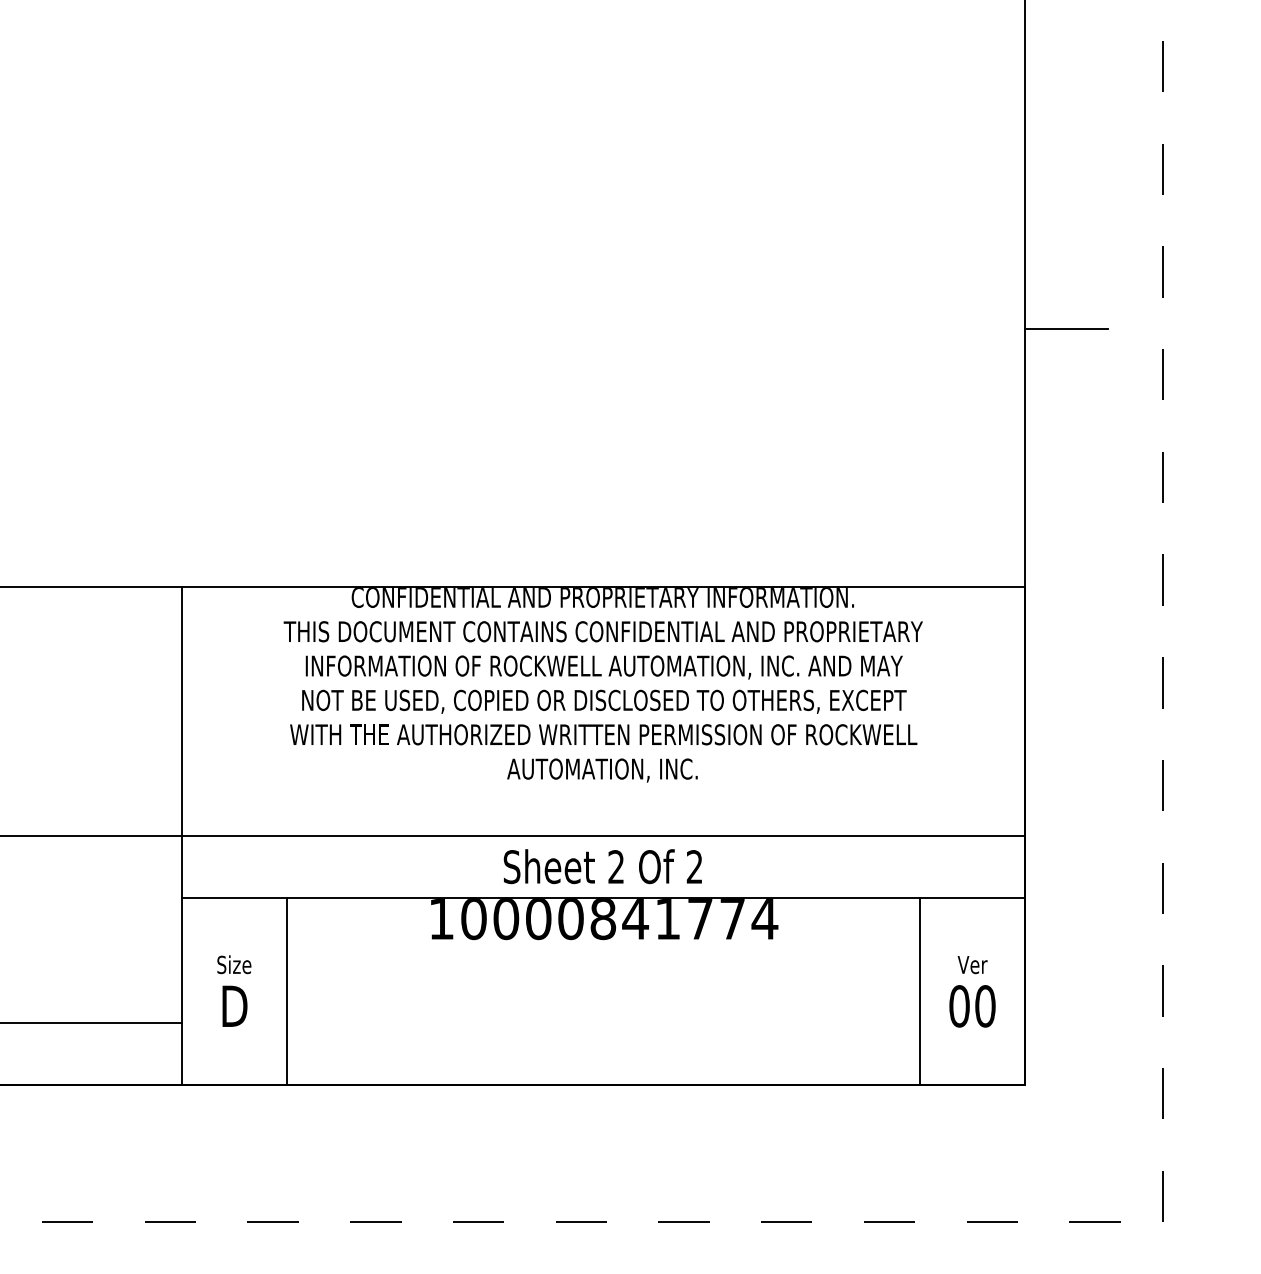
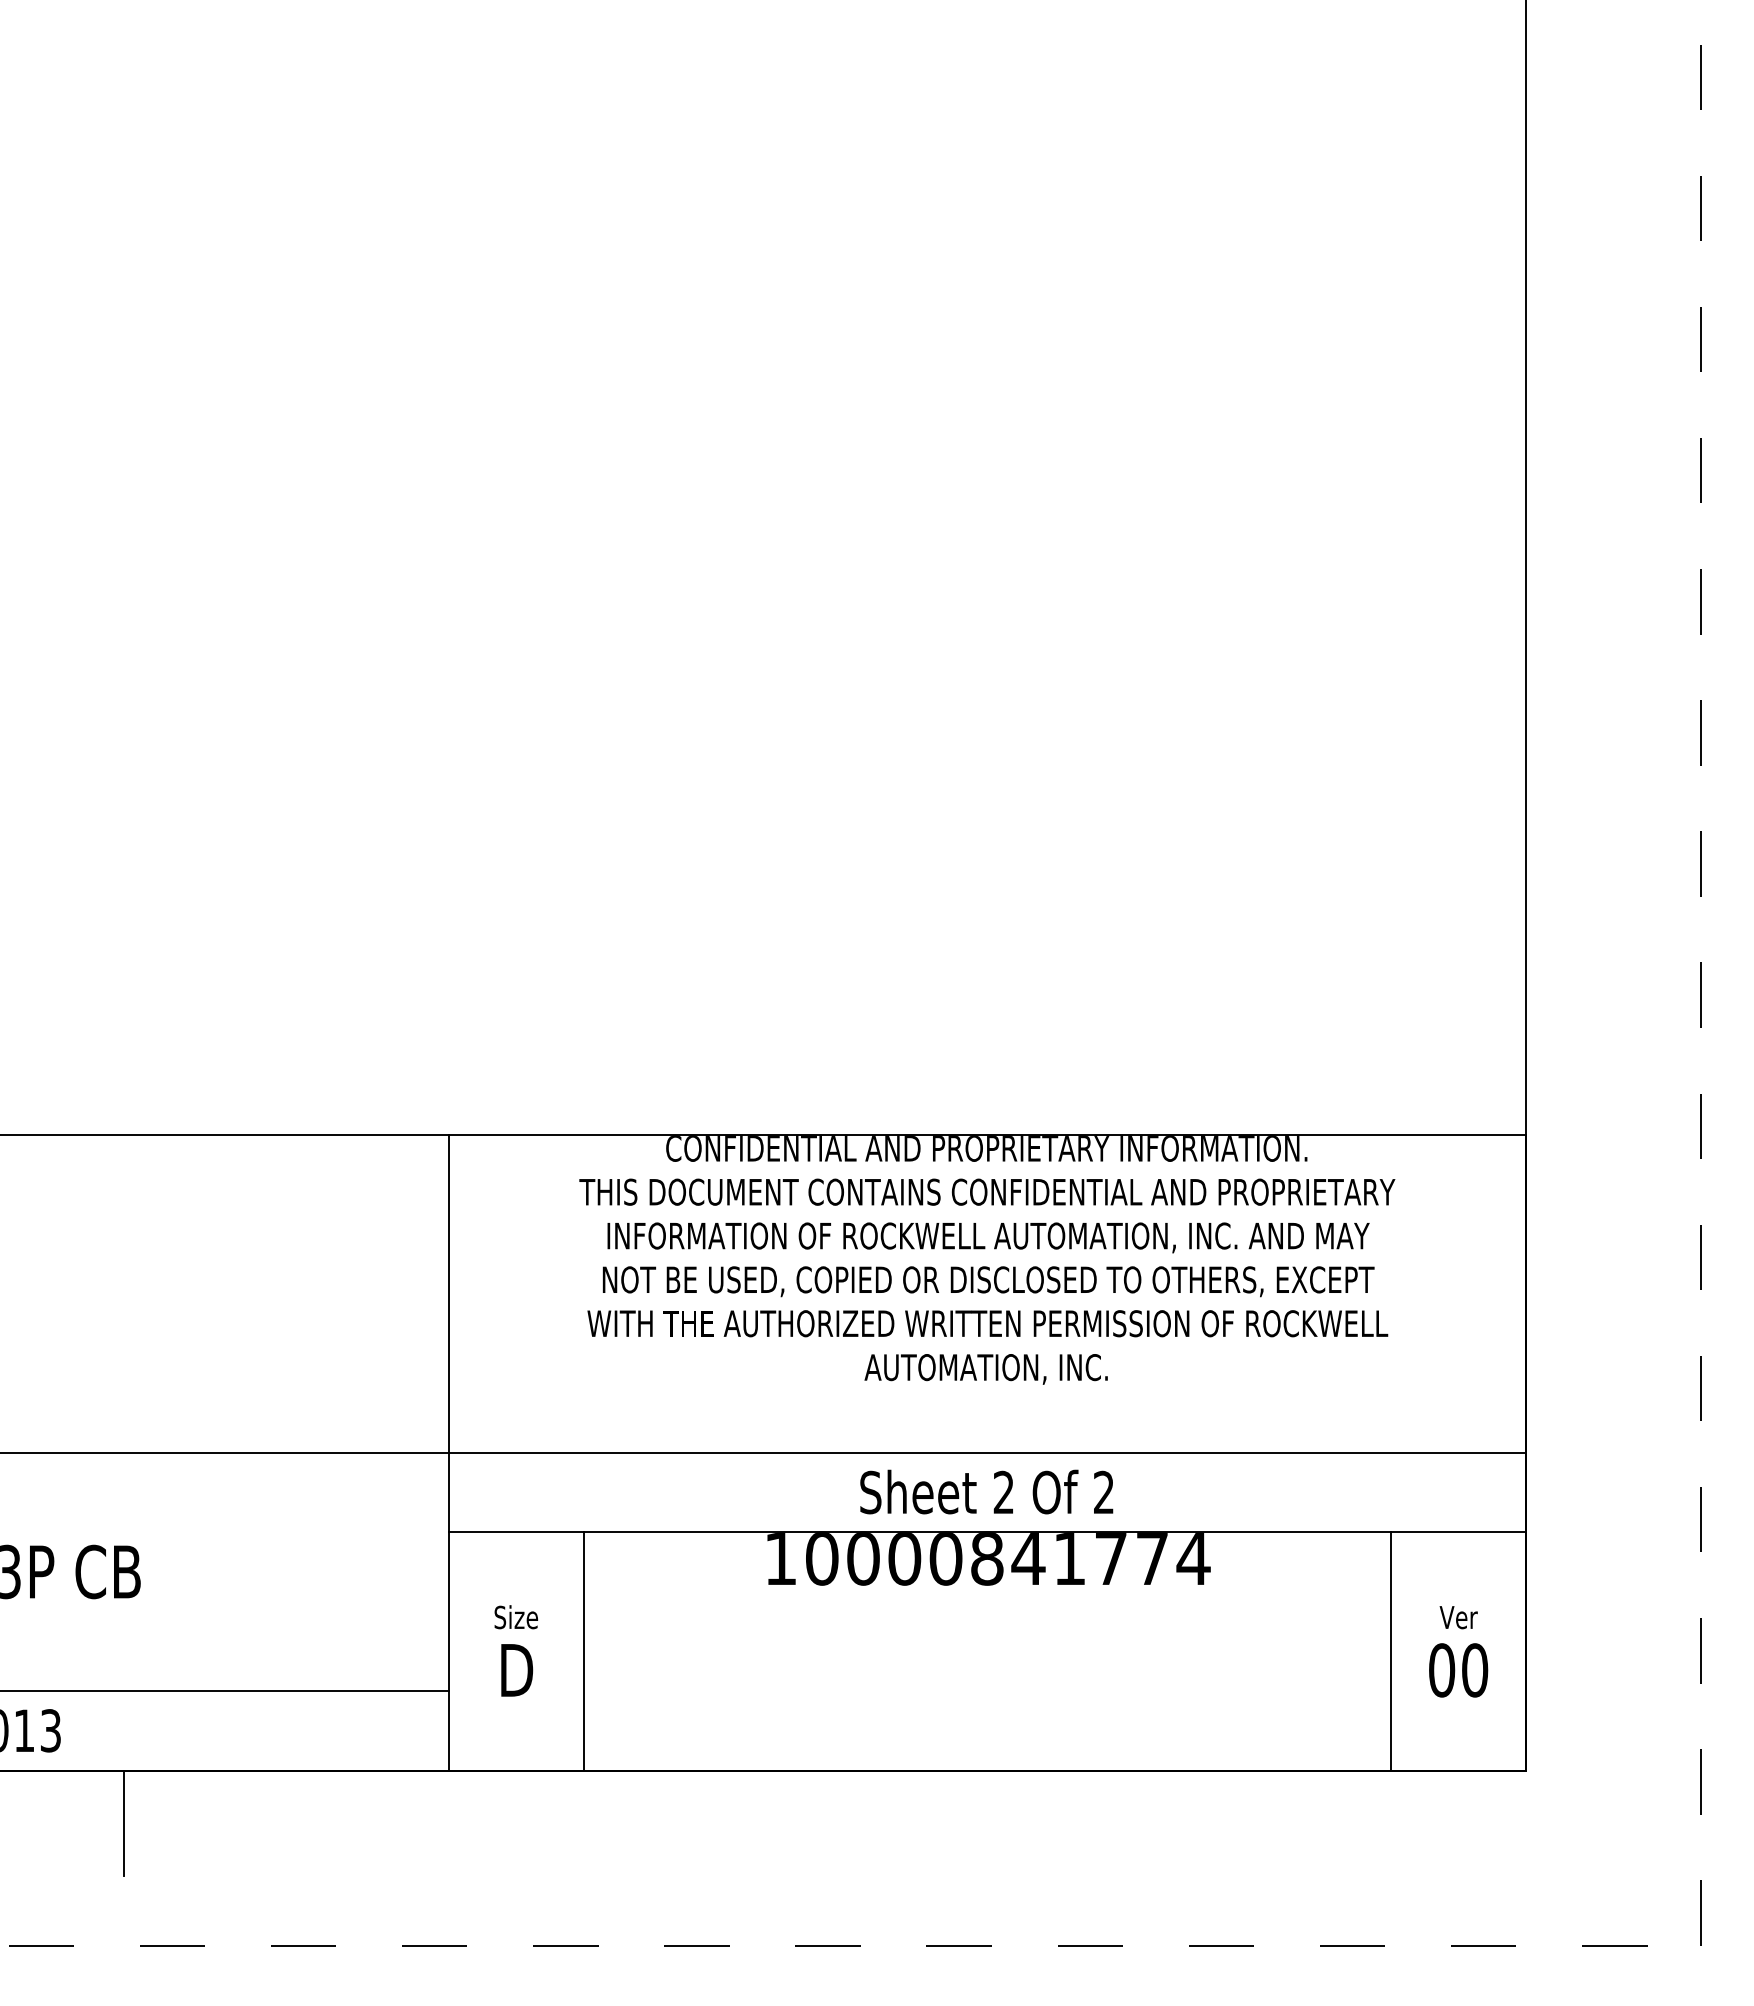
line: (1066, 329) -> (1578, 806), removed

